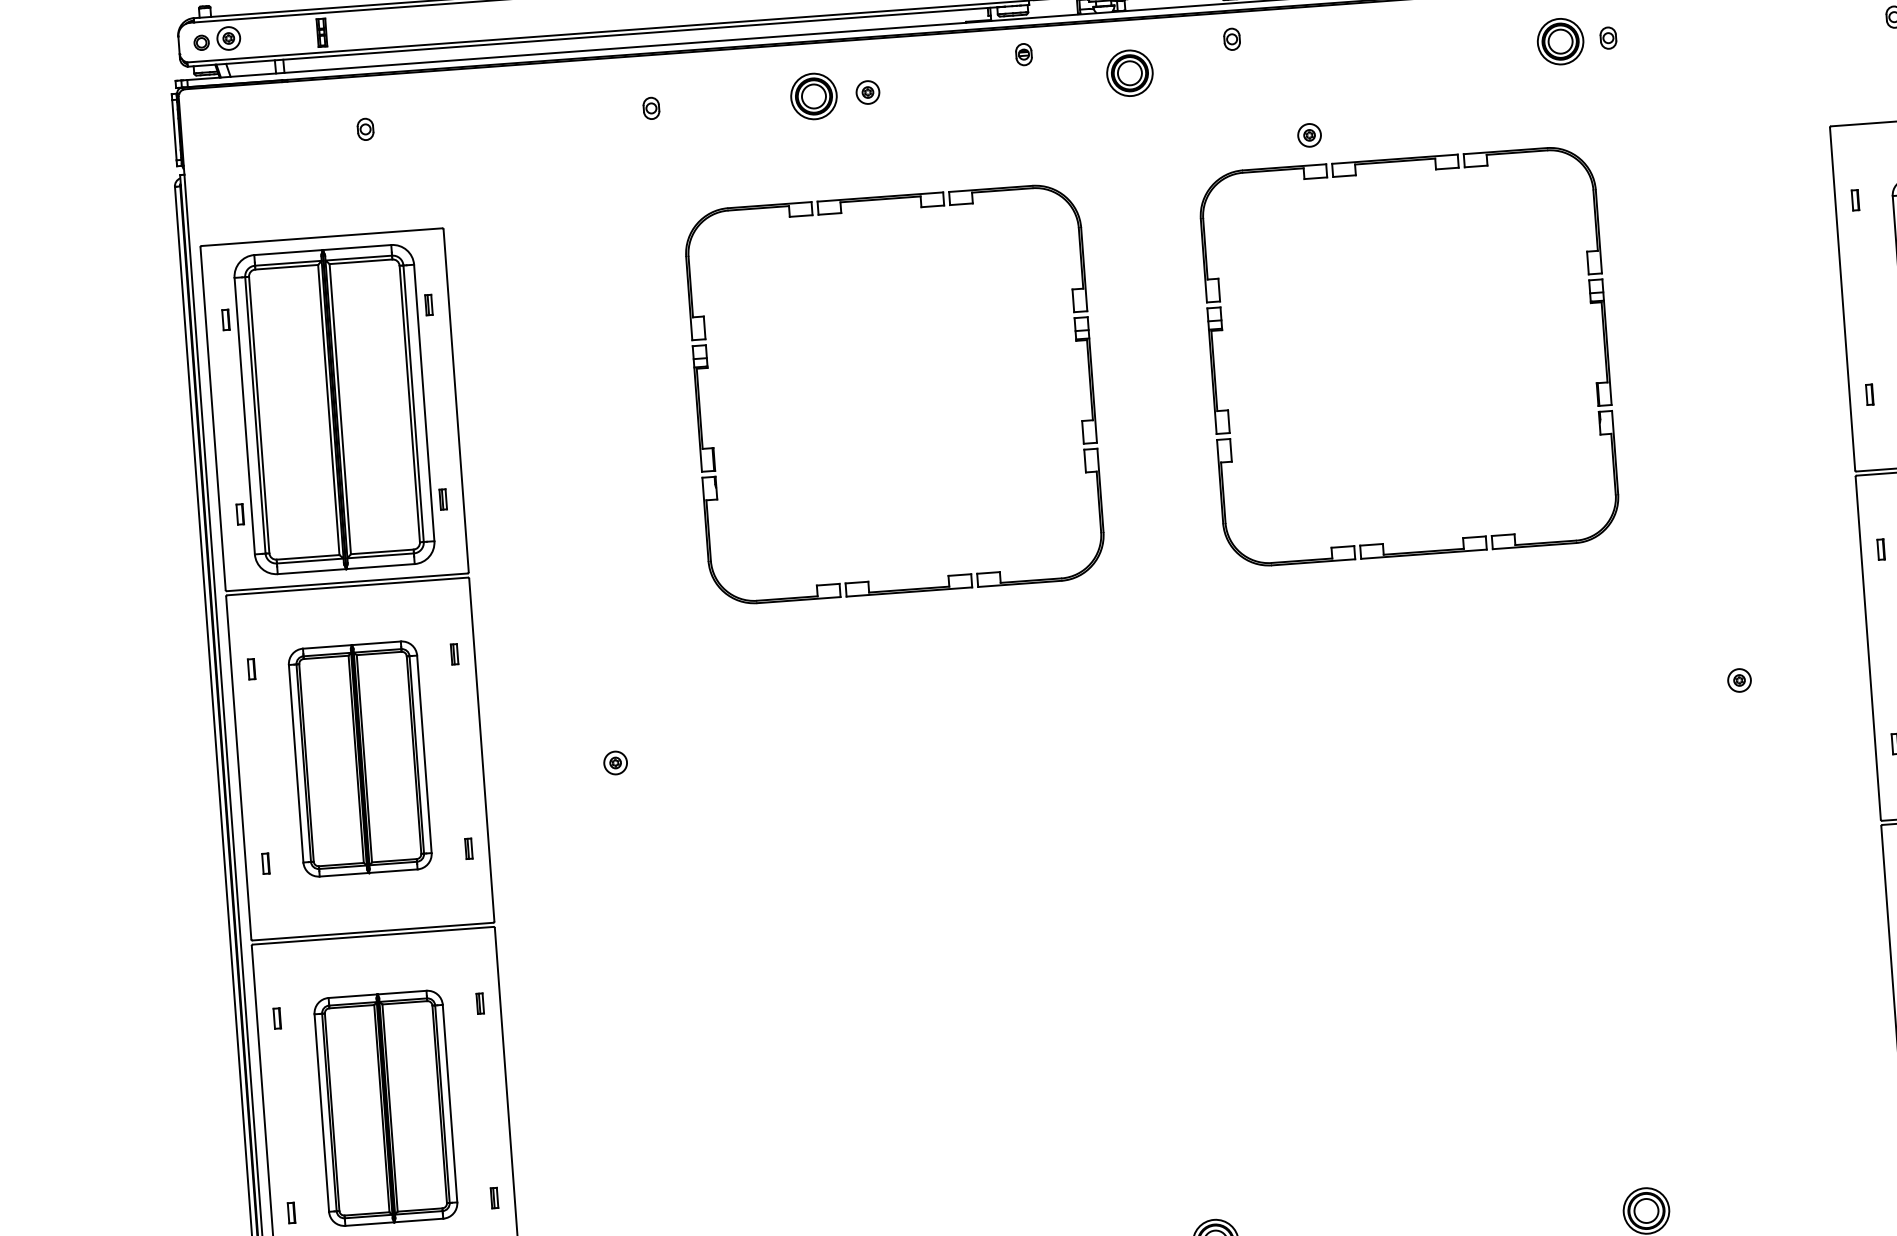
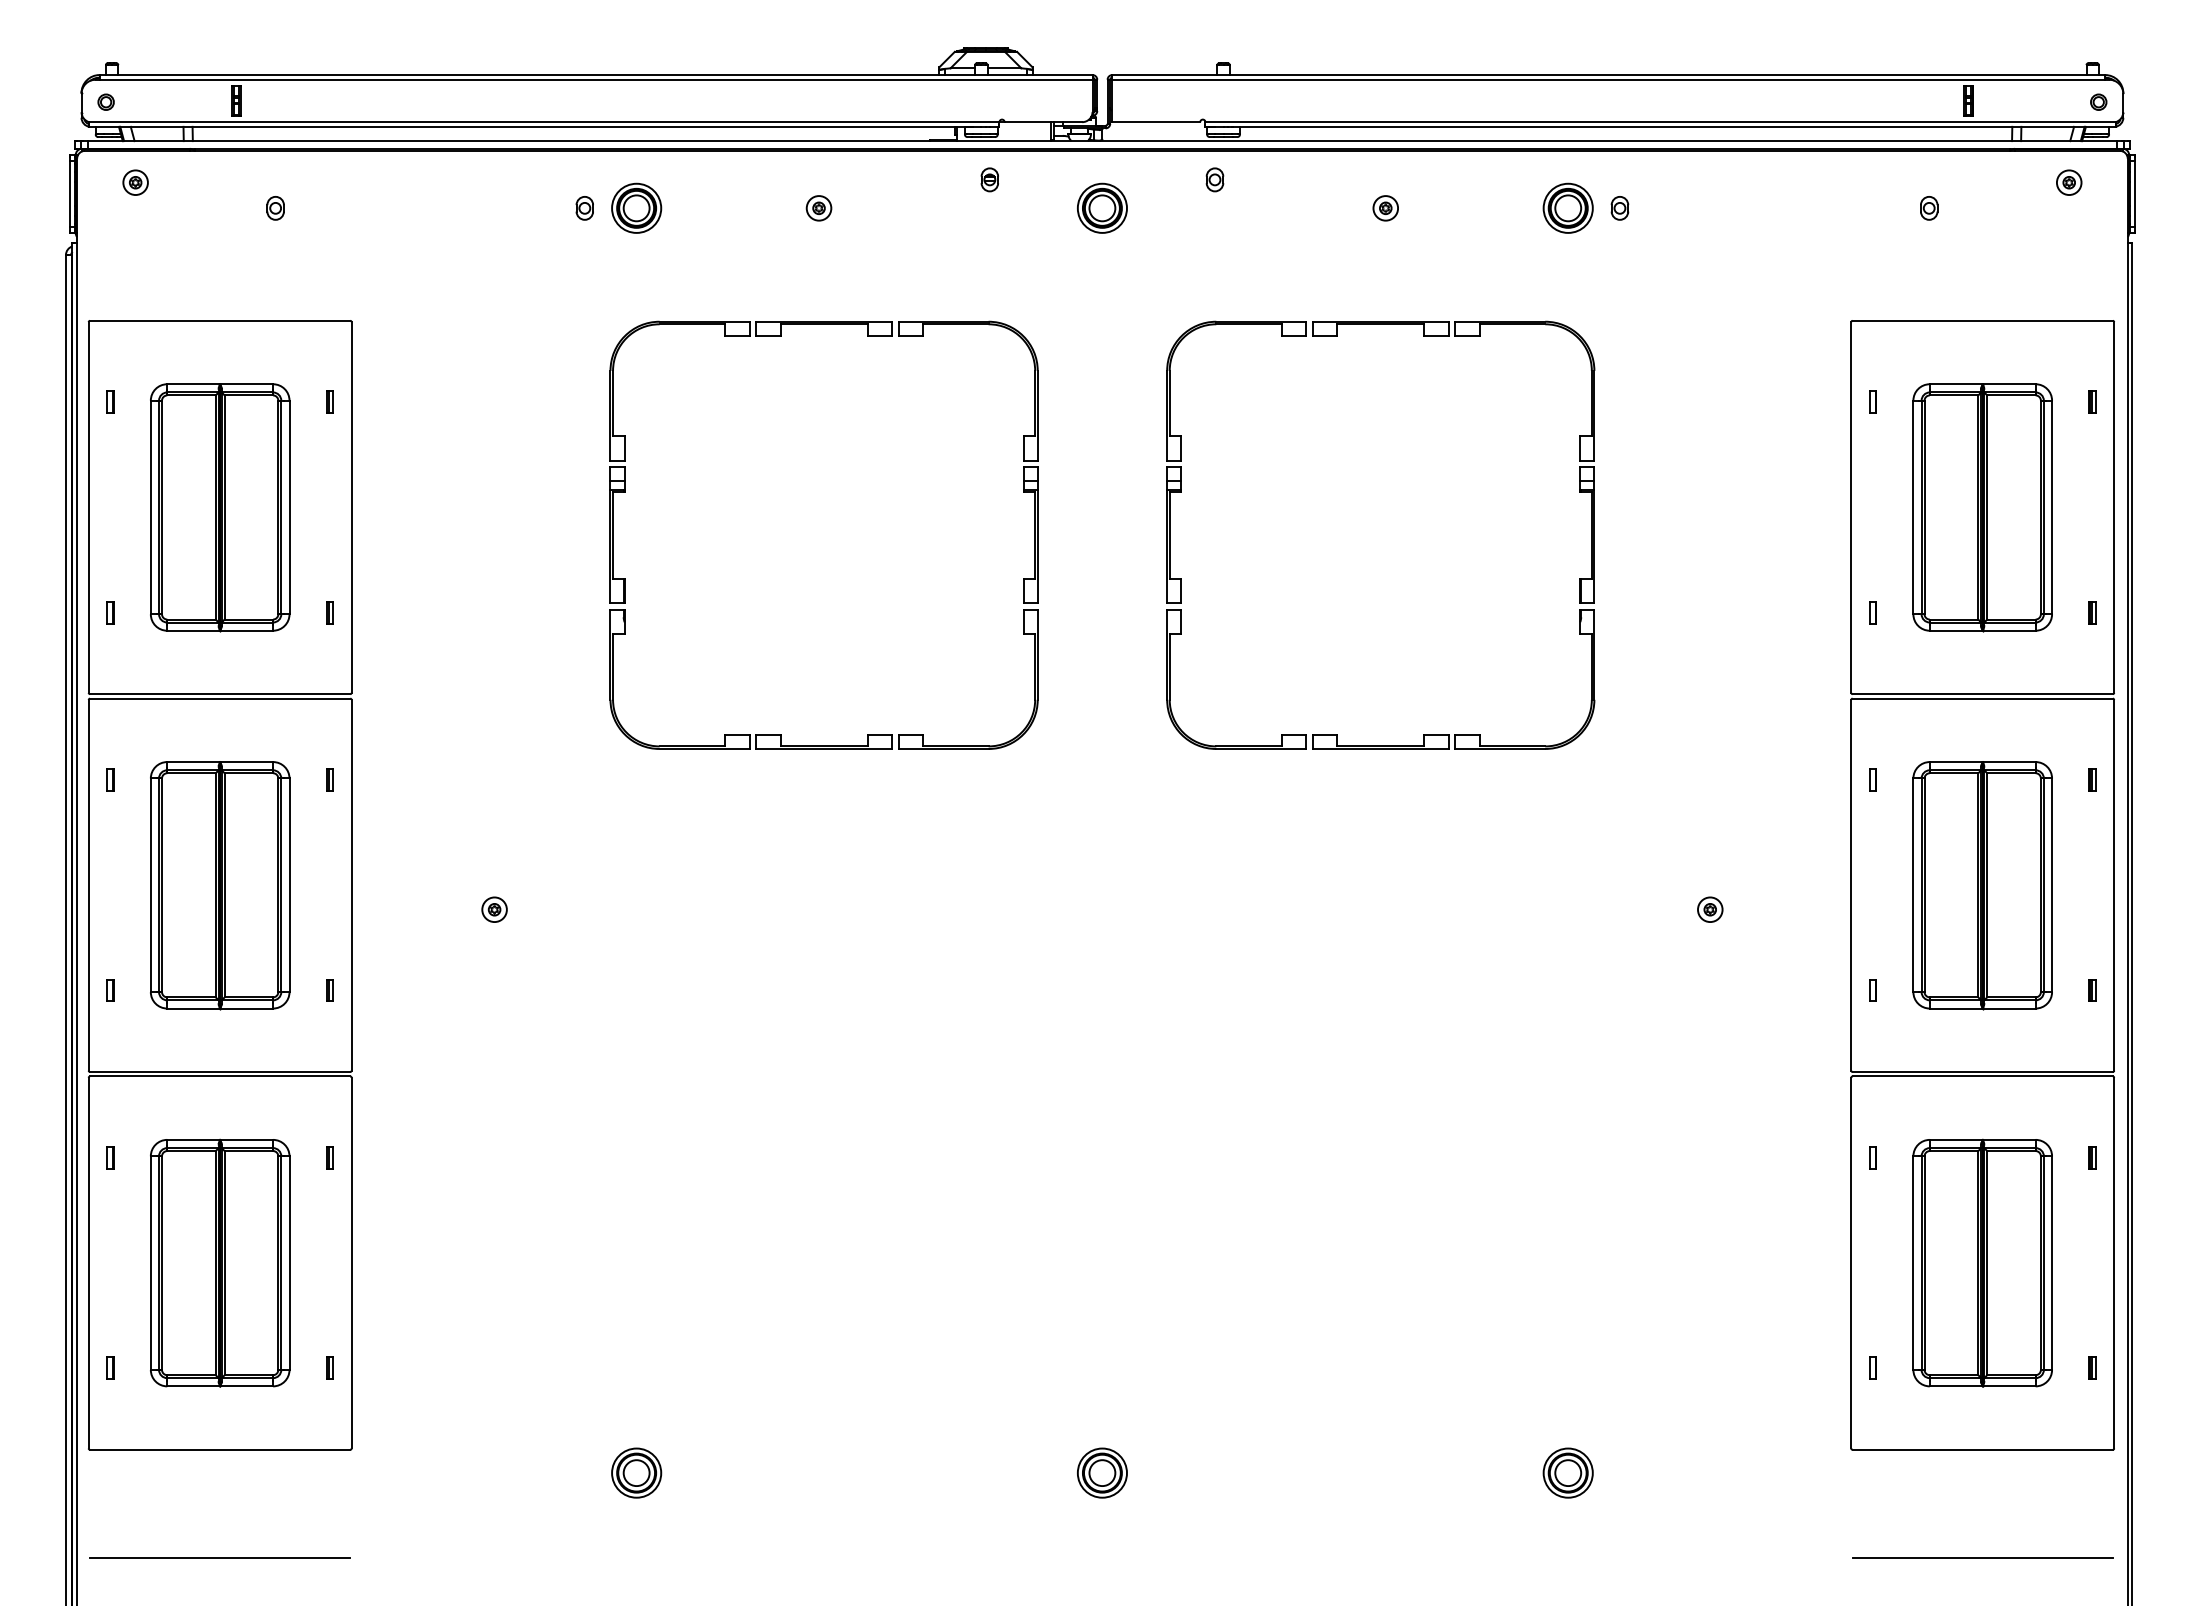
part: (228, 38) -> (135, 182), moved
part: (813, 95) -> (636, 207), moved
part: (1309, 135) -> (1385, 208), moved
part: (334, 409) -> (220, 507), size x0.71

